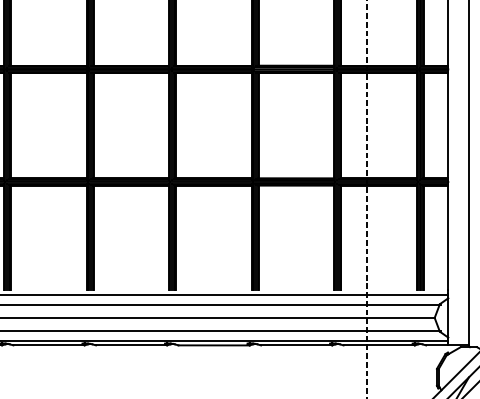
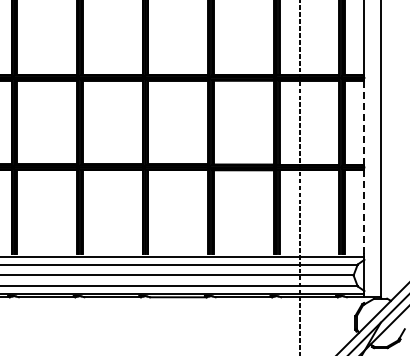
line: (448, 125) -> (364, 122), solid -> dashed
line: (448, 238) -> (364, 212), solid -> dashed

